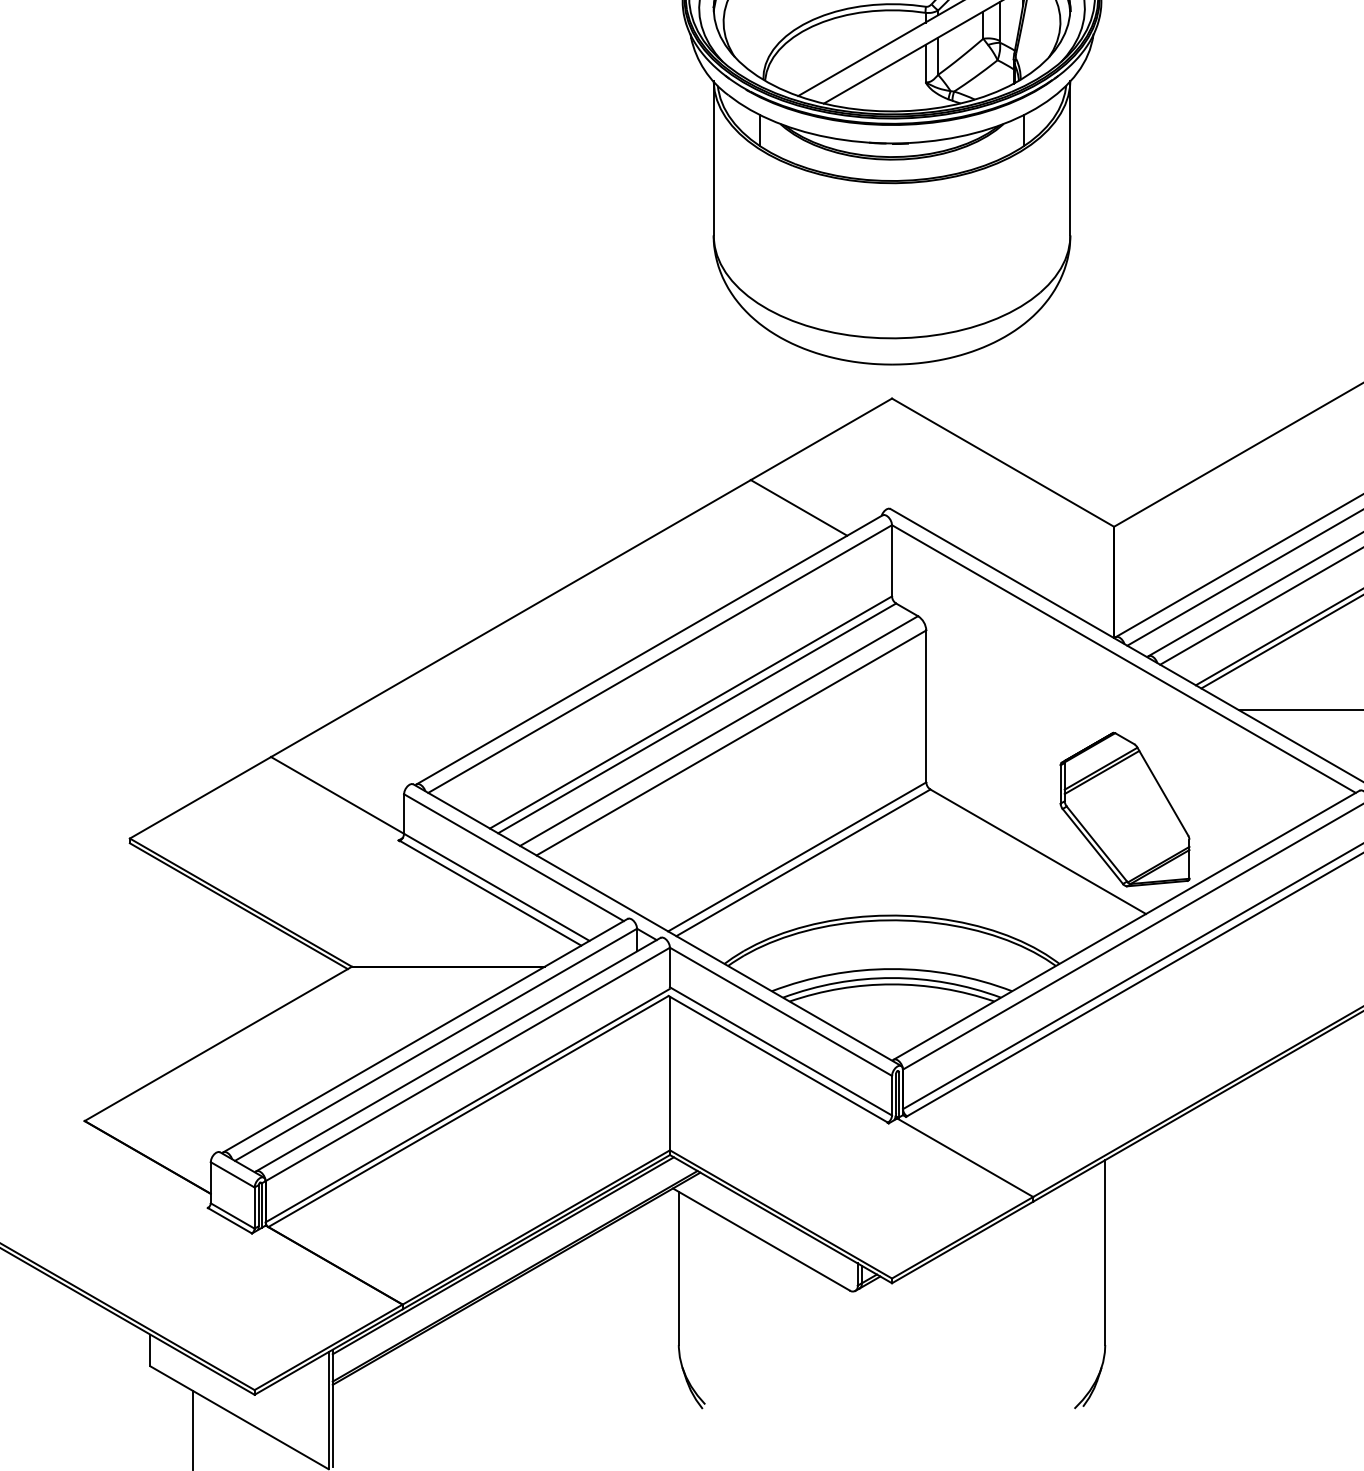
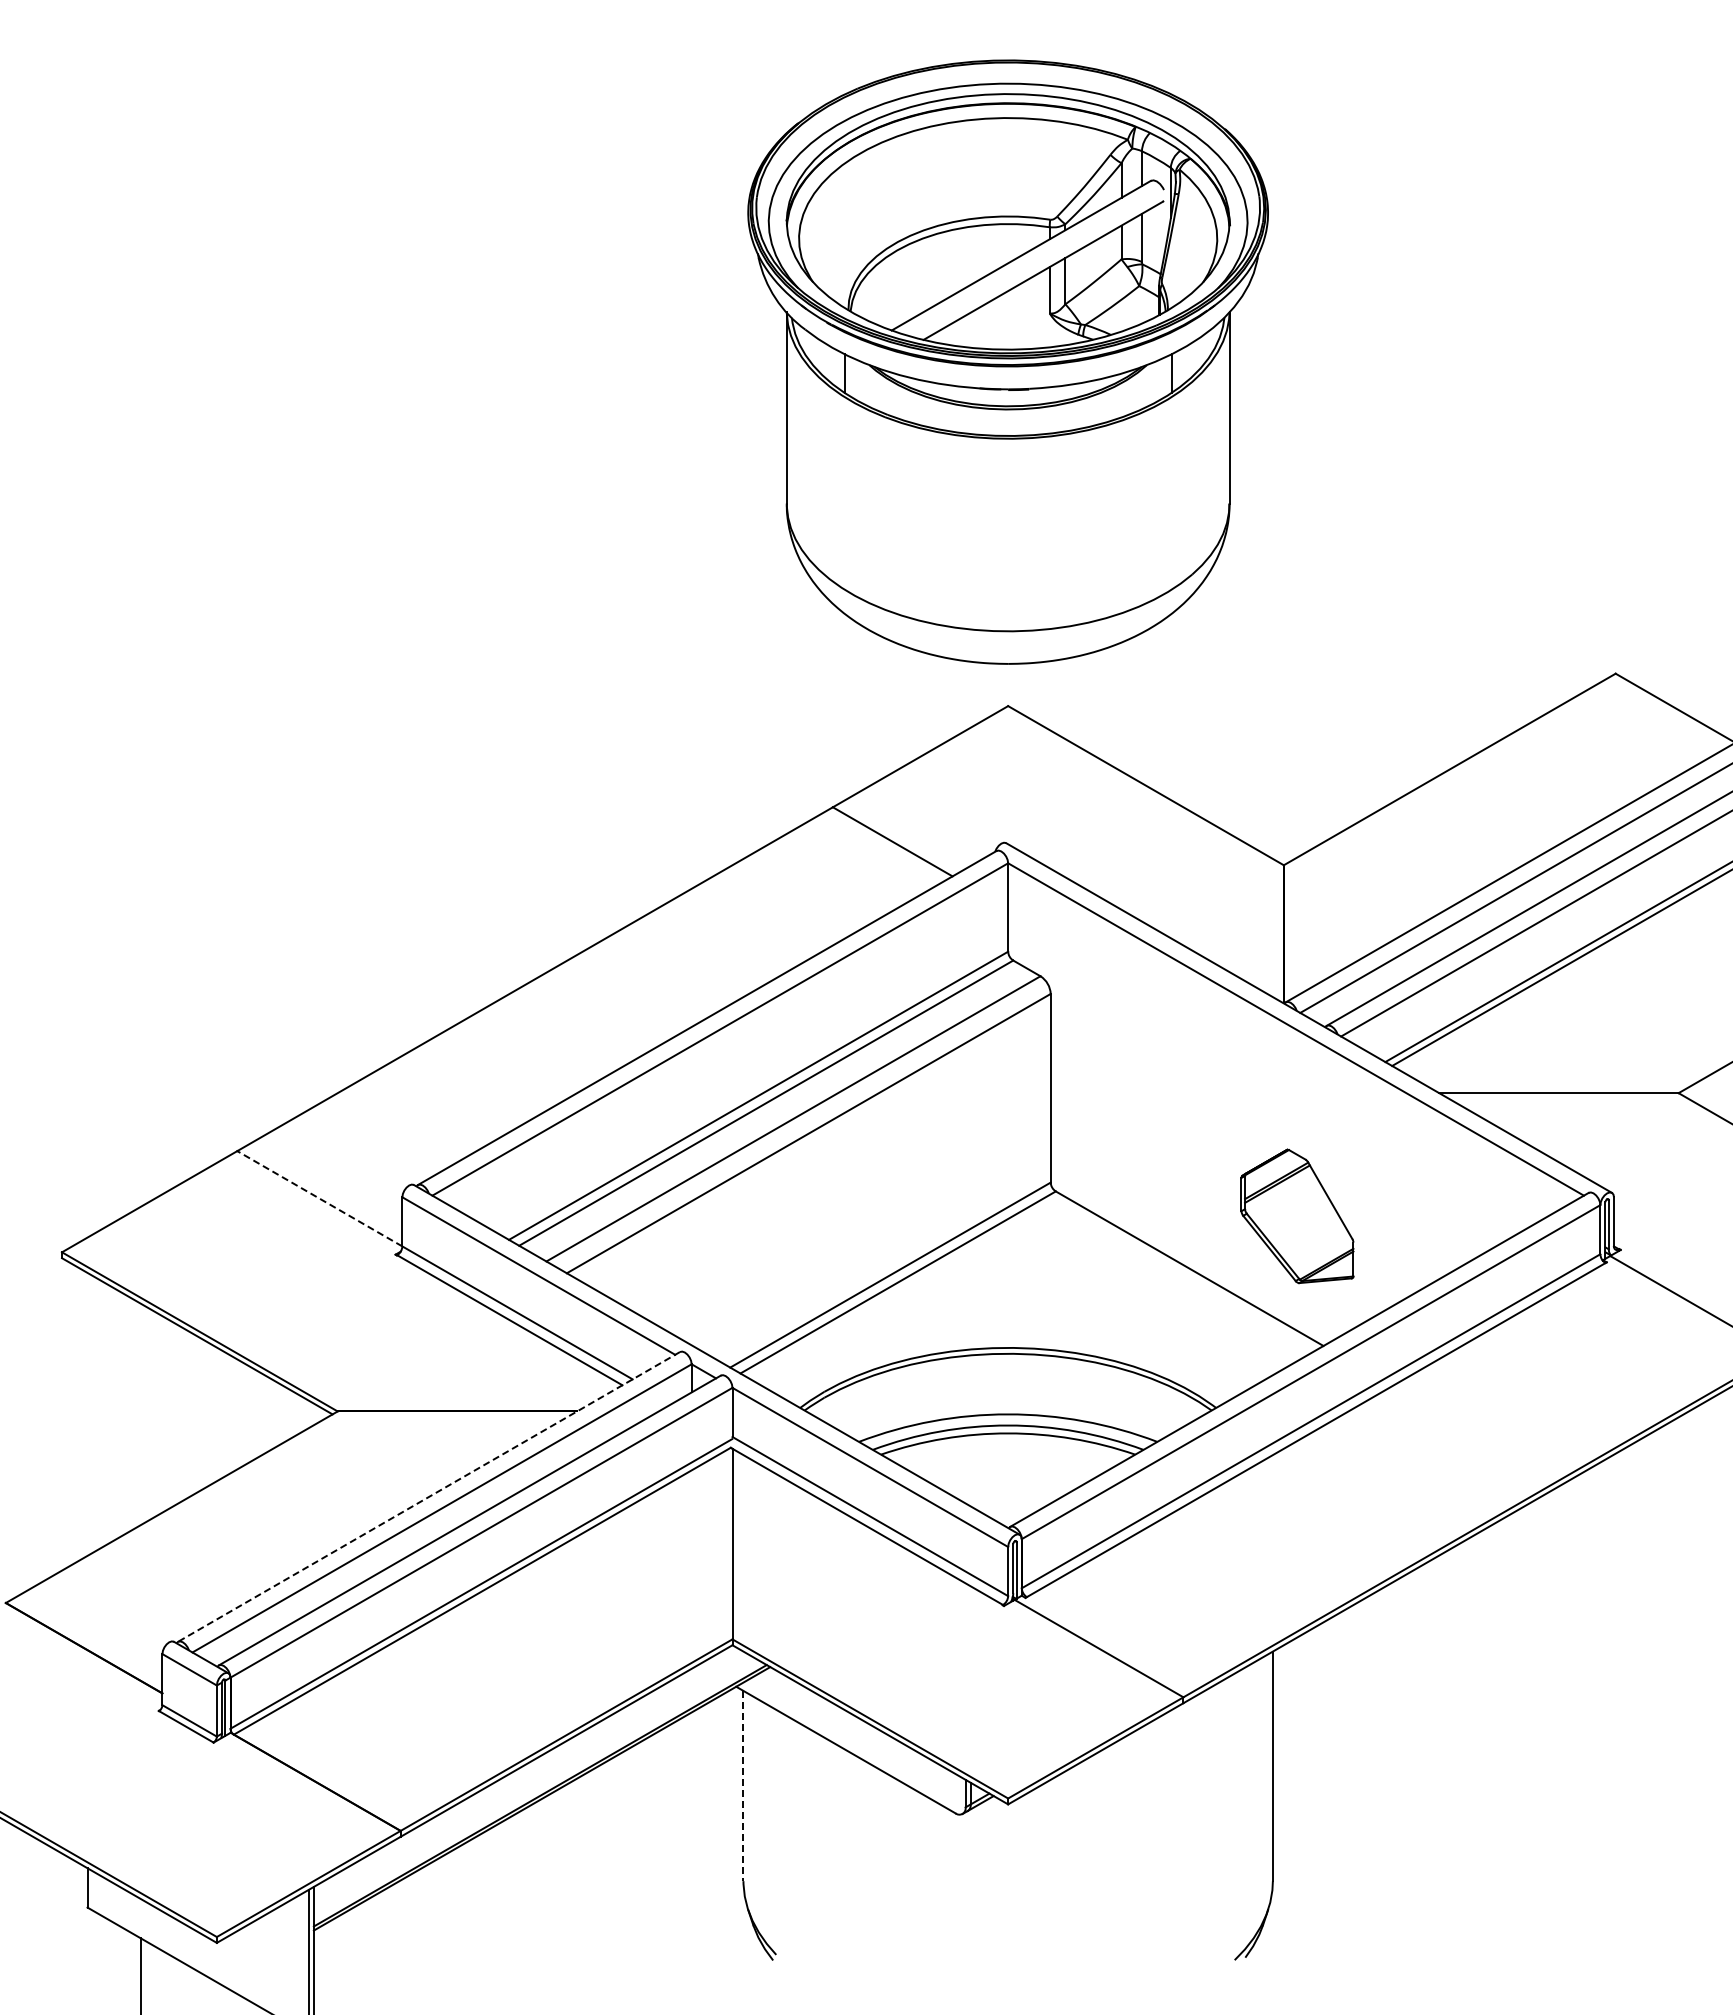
line: (337, 795) -> (319, 1198), solid -> dashed
part: (1125, 809) -> (1297, 1216), size x0.7
line: (425, 1035) -> (429, 1496), solid -> dashed
line: (503, 1255) -> (525, 1770), removed
line: (678, 1268) -> (743, 1786), solid -> dashed

